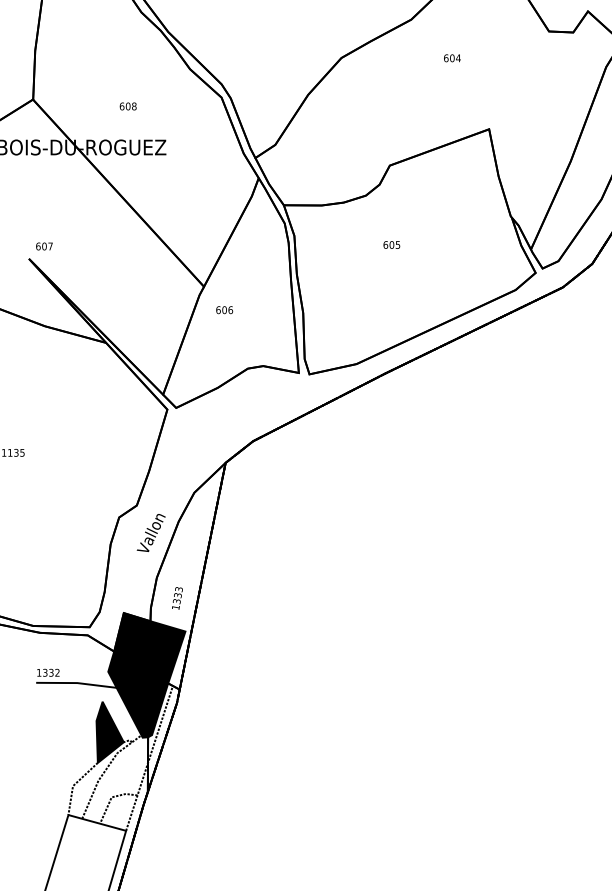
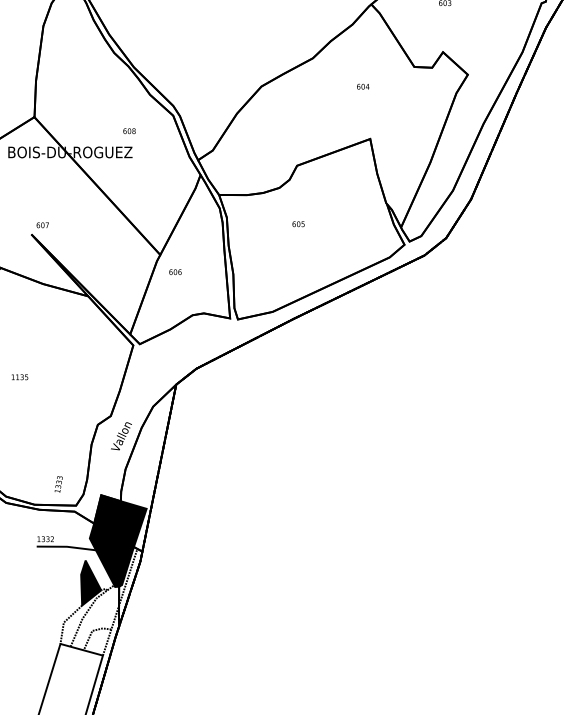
text: (452, 57) -> (363, 86), moved
text: (128, 106) -> (129, 131), moved
text: (177, 598) -> (58, 484), moved

